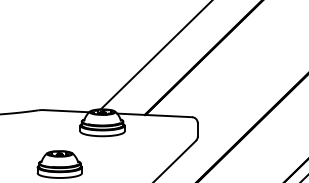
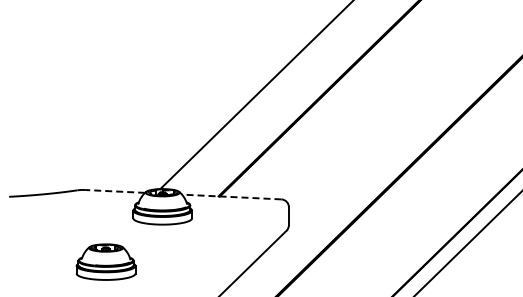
line: (66, 111) -> (114, 191), solid -> dashed
line: (154, 115) -> (231, 197), solid -> dashed

